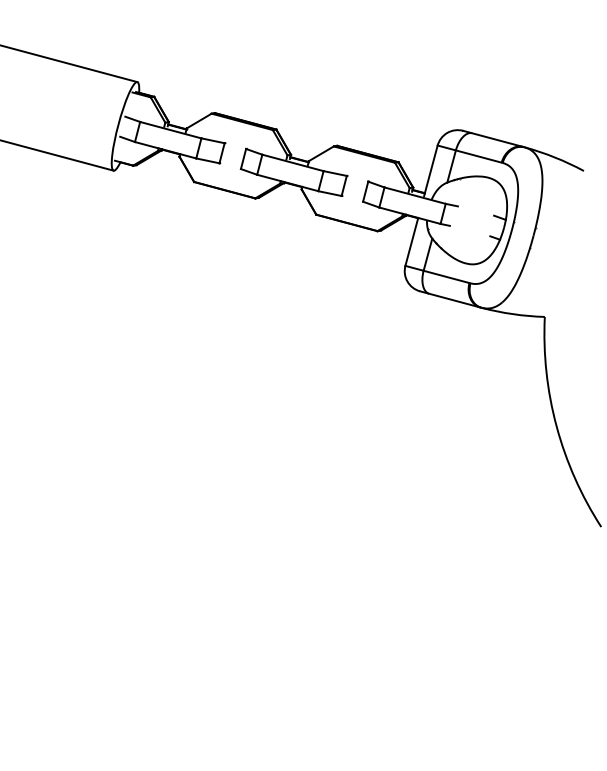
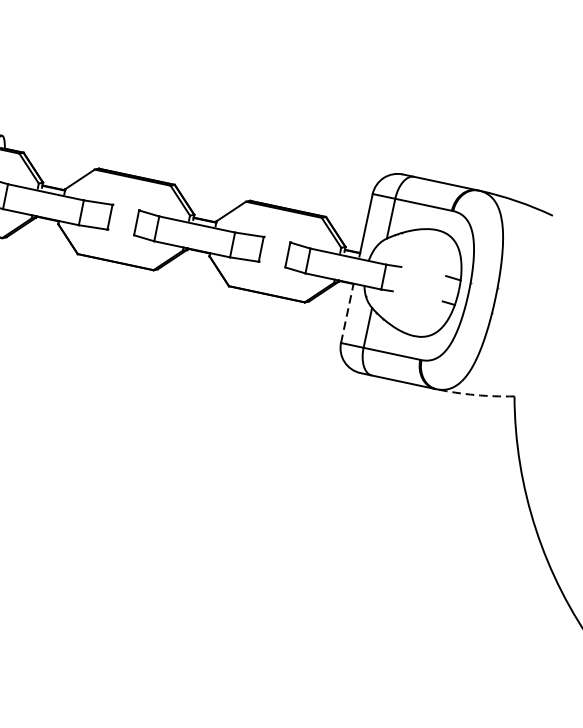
line: (411, 241) -> (346, 312), solid -> dashed
arc: (512, 314) -> (474, 395), solid -> dashed

